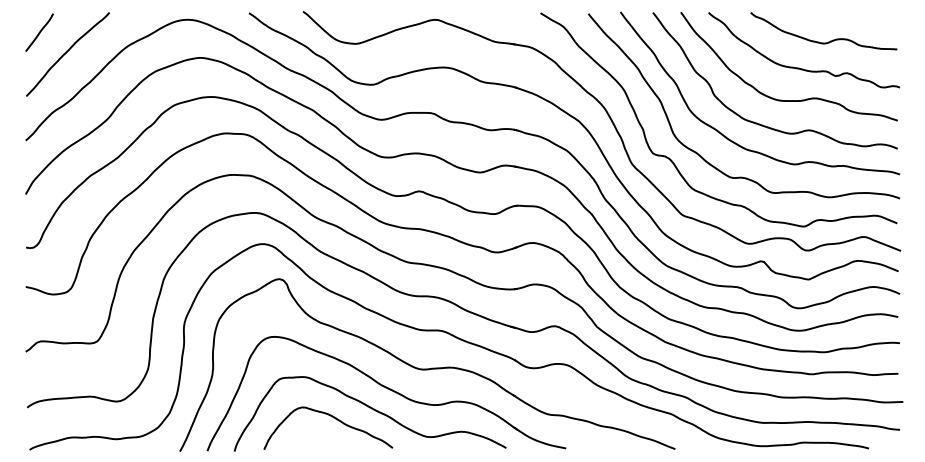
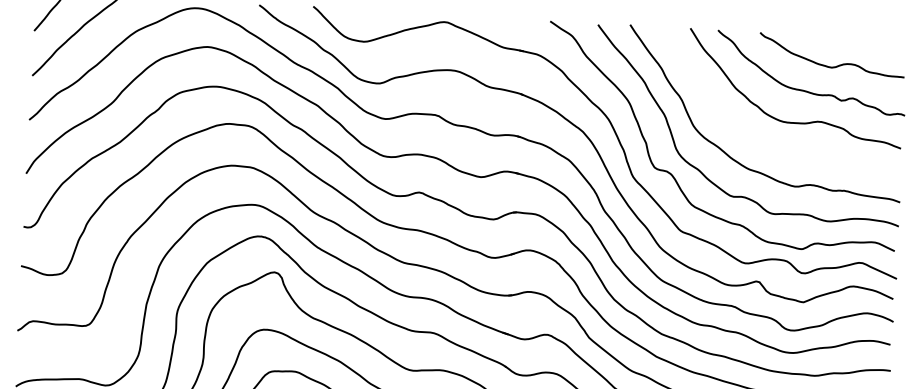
curve: (757, 122) -> (760, 142), removed

